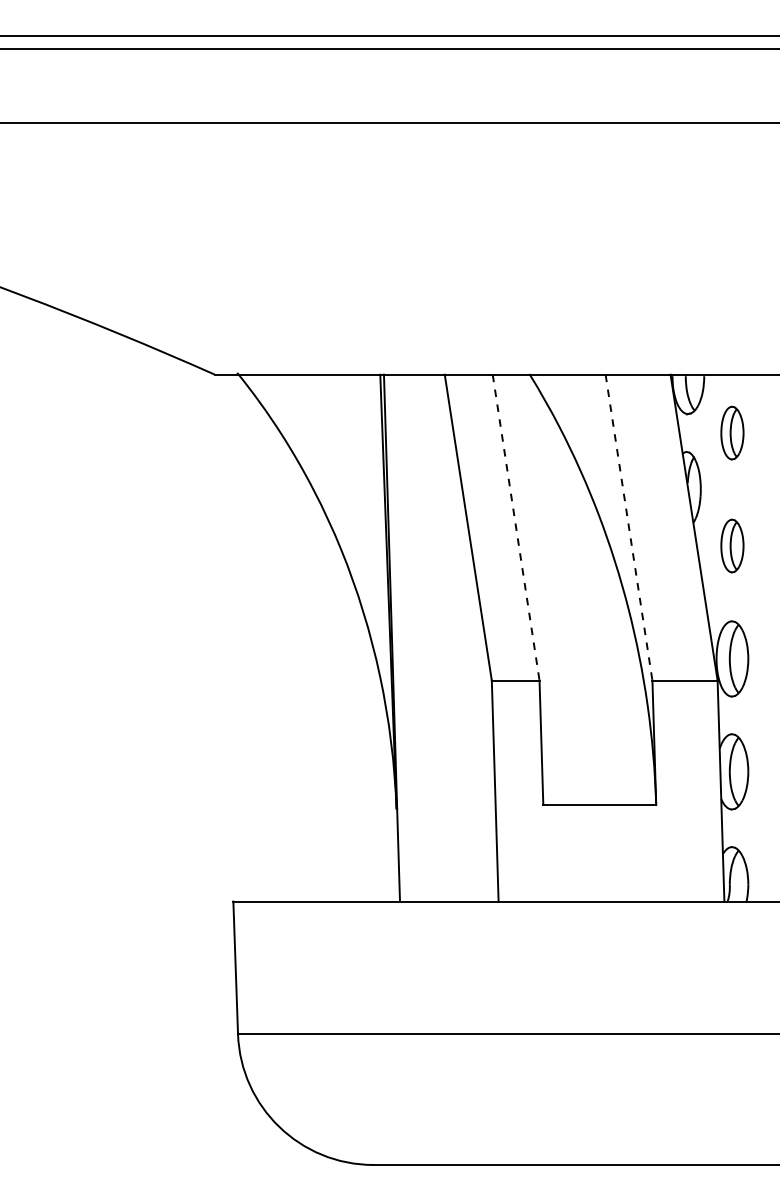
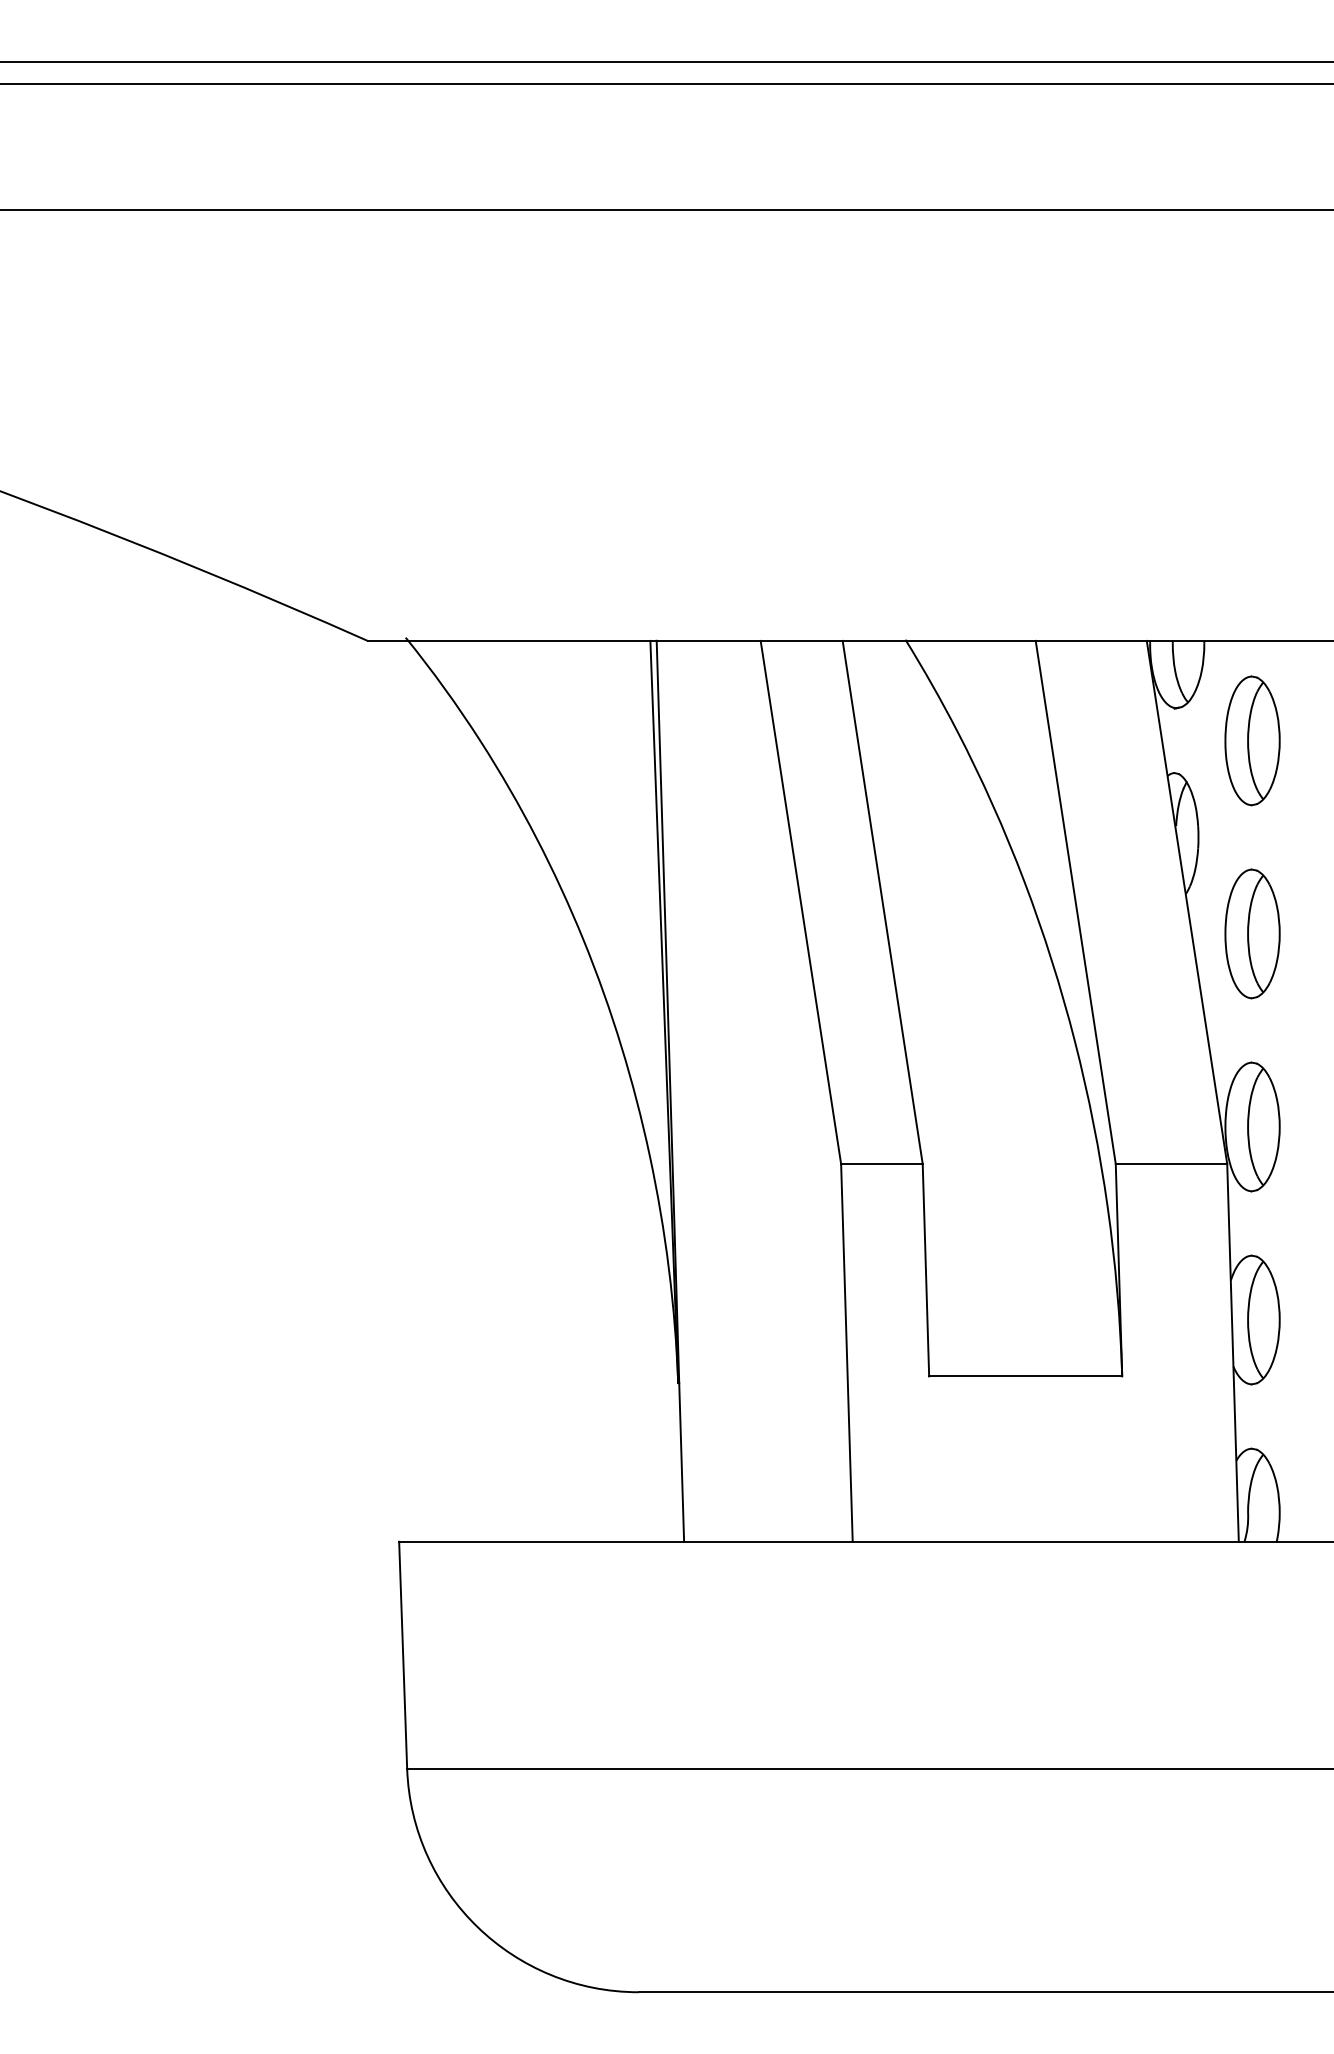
part: (732, 432) -> (1252, 739), size x1.43
line: (516, 527) -> (883, 902), dashed -> solid
line: (629, 527) -> (1076, 902), dashed -> solid
part: (732, 545) -> (1252, 932), size x1.43

